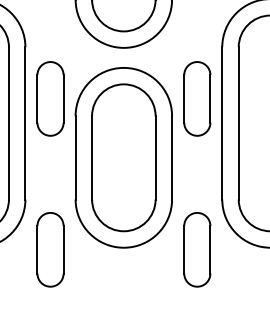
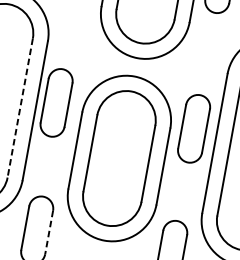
part: (50, 98) -> (56, 102), moved
part: (197, 98) -> (194, 128), moved
line: (8, 123) -> (19, 108), solid -> dashed
line: (63, 249) -> (49, 232), solid -> dashed

